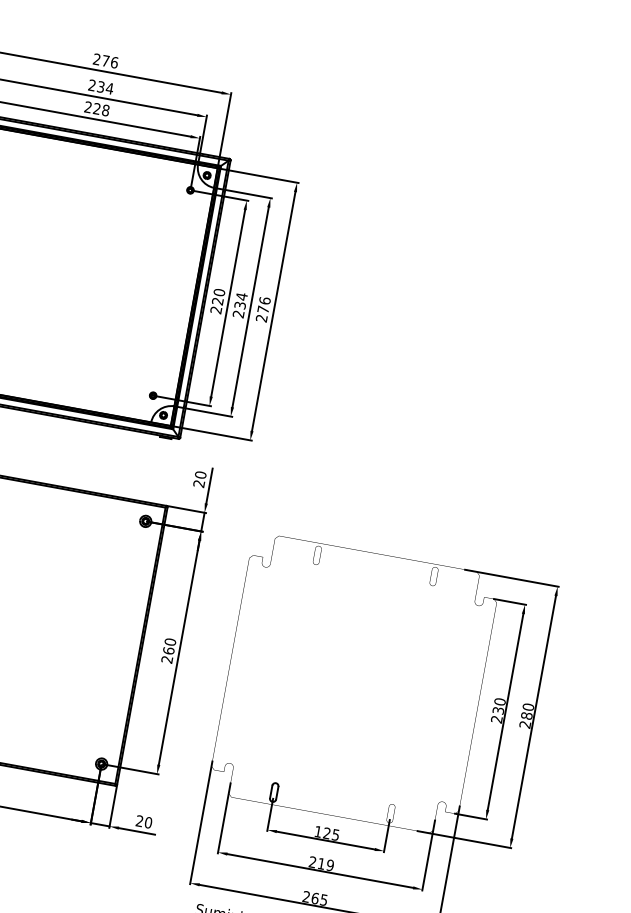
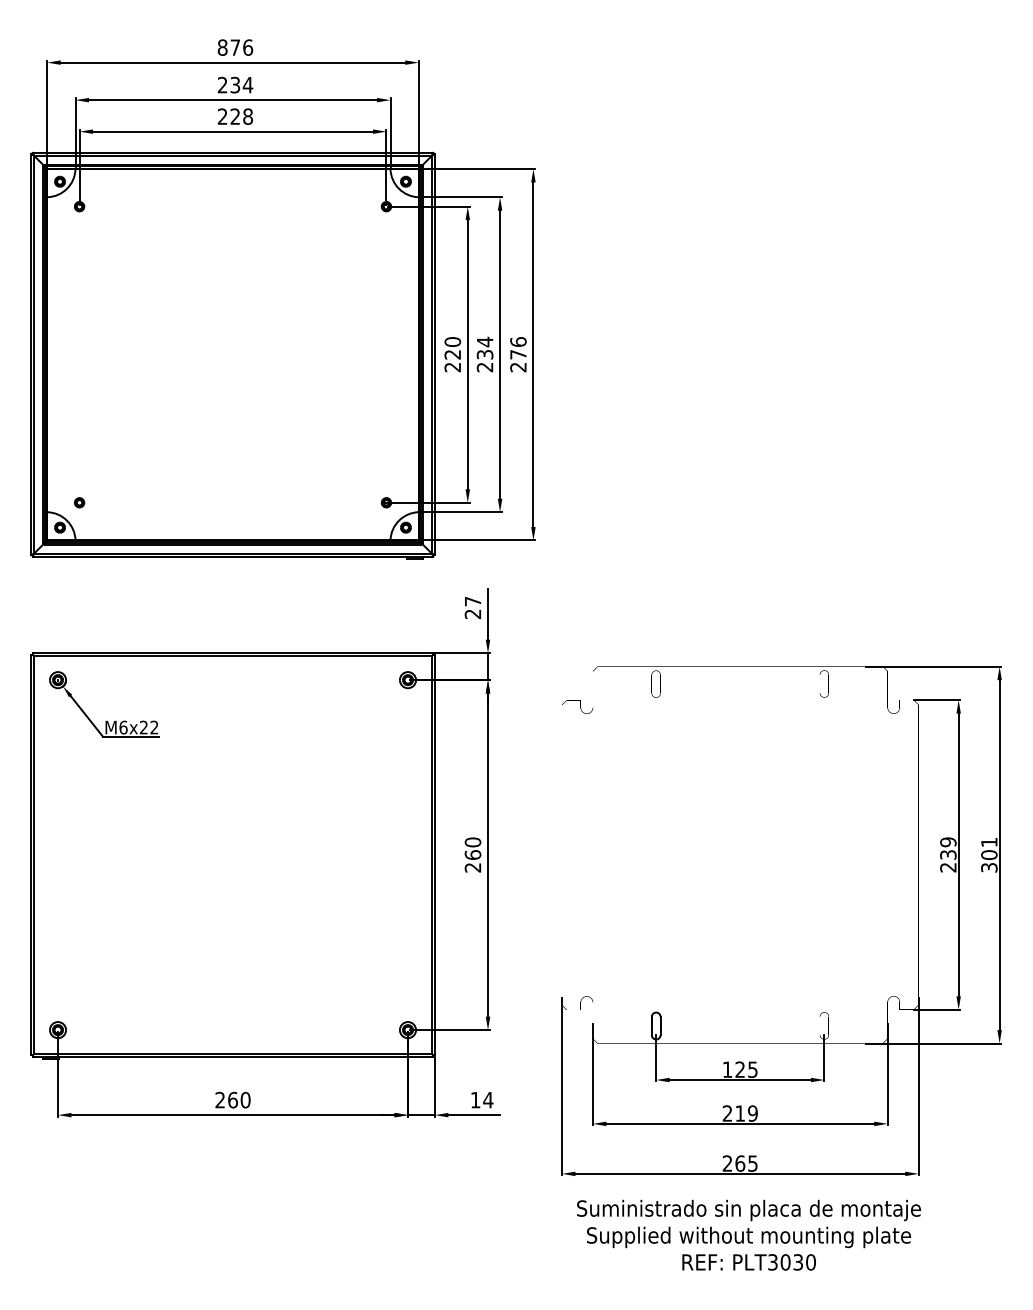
text: (96, 59) -> (222, 47), 276 -> 876
text: (200, 474) -> (472, 601), 20 -> 27
text: (500, 702) -> (948, 842), 230 -> 239
text: (527, 715) -> (989, 854), 280 -> 301
text: (143, 821) -> (481, 1099), 20 -> 14

